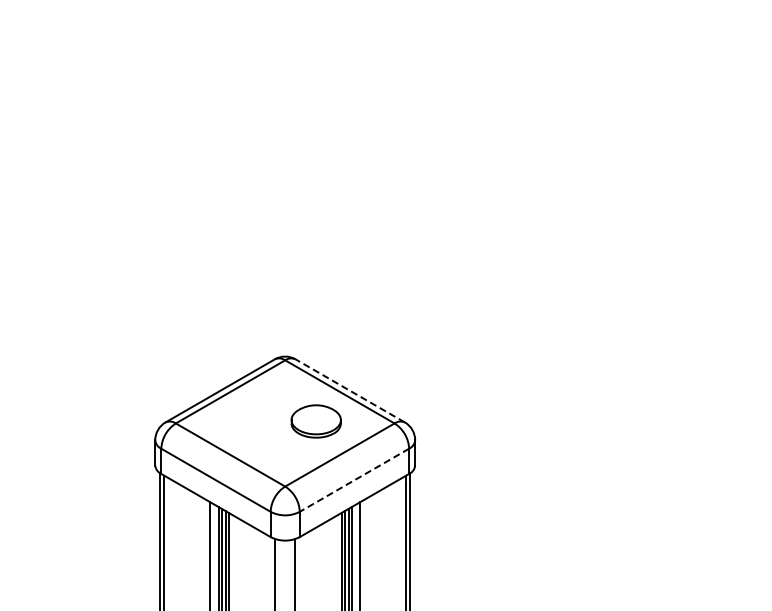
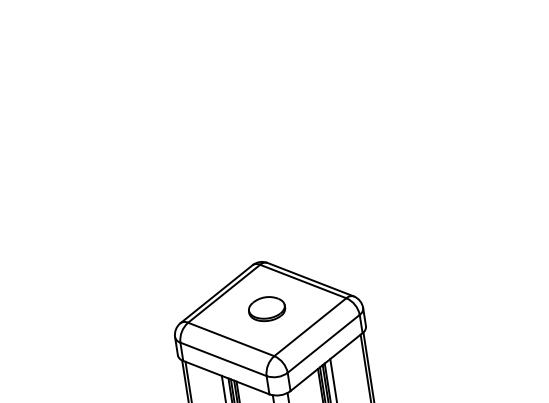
line: (349, 390) -> (310, 279), dashed -> solid
part: (315, 421) -> (266, 309), moved
line: (354, 480) -> (323, 344), dashed -> solid

